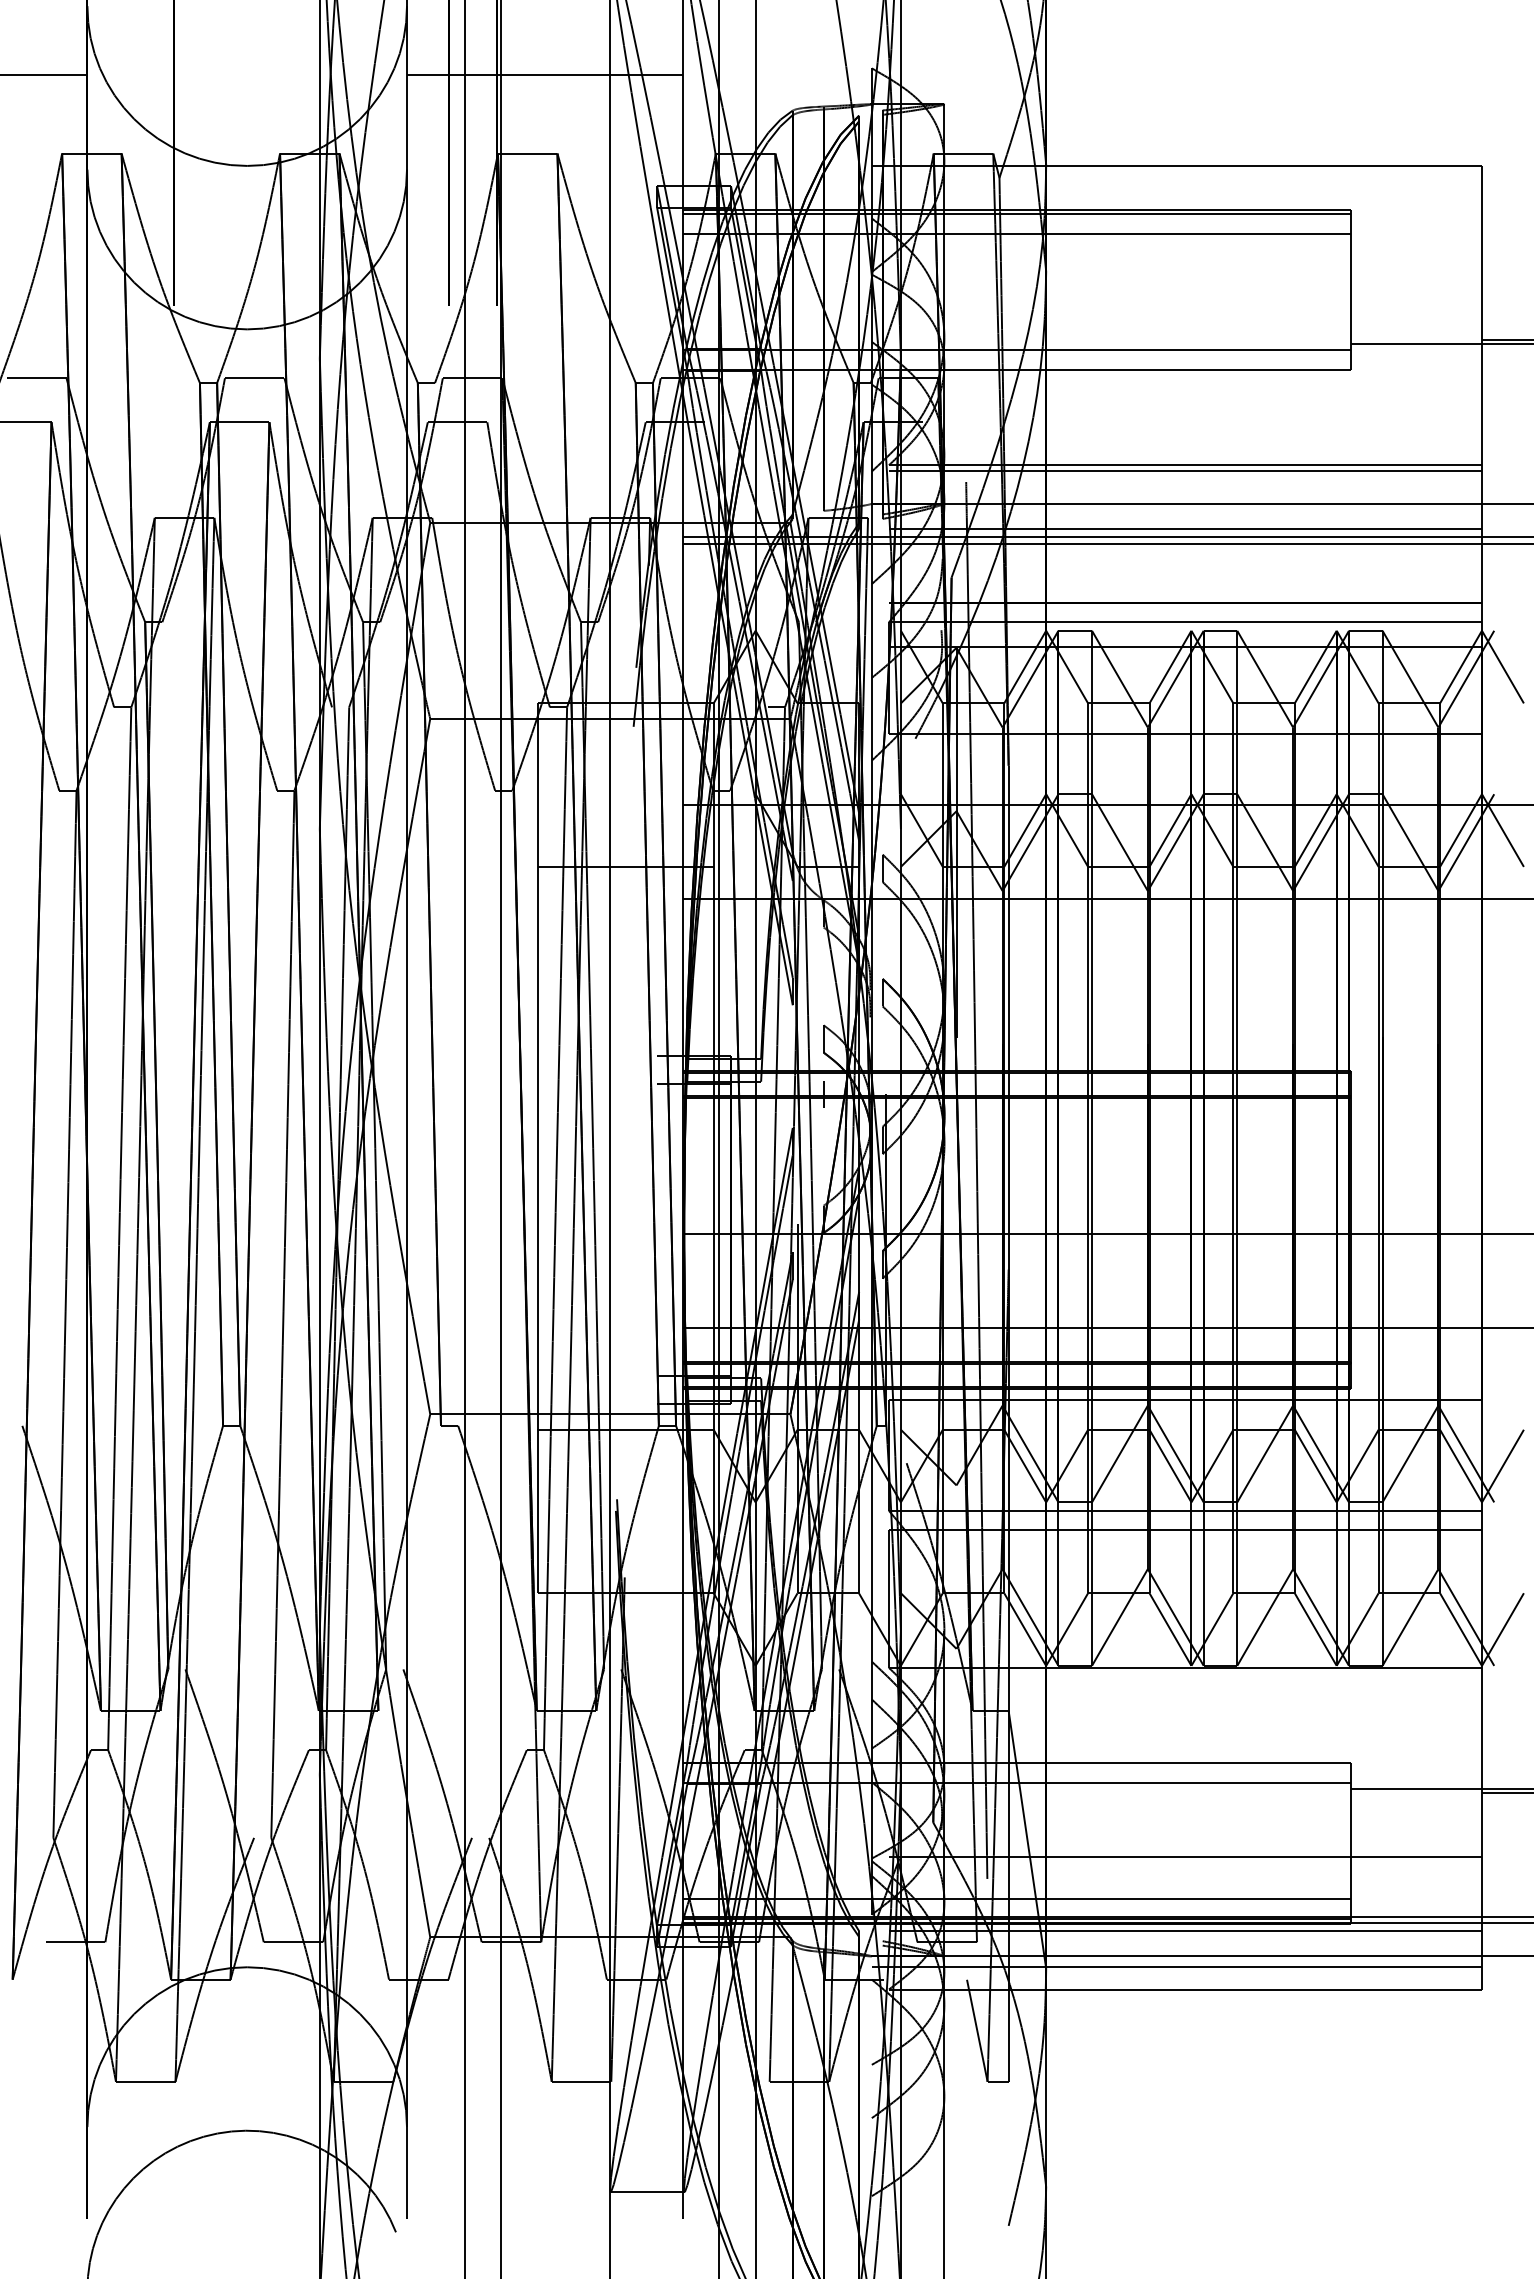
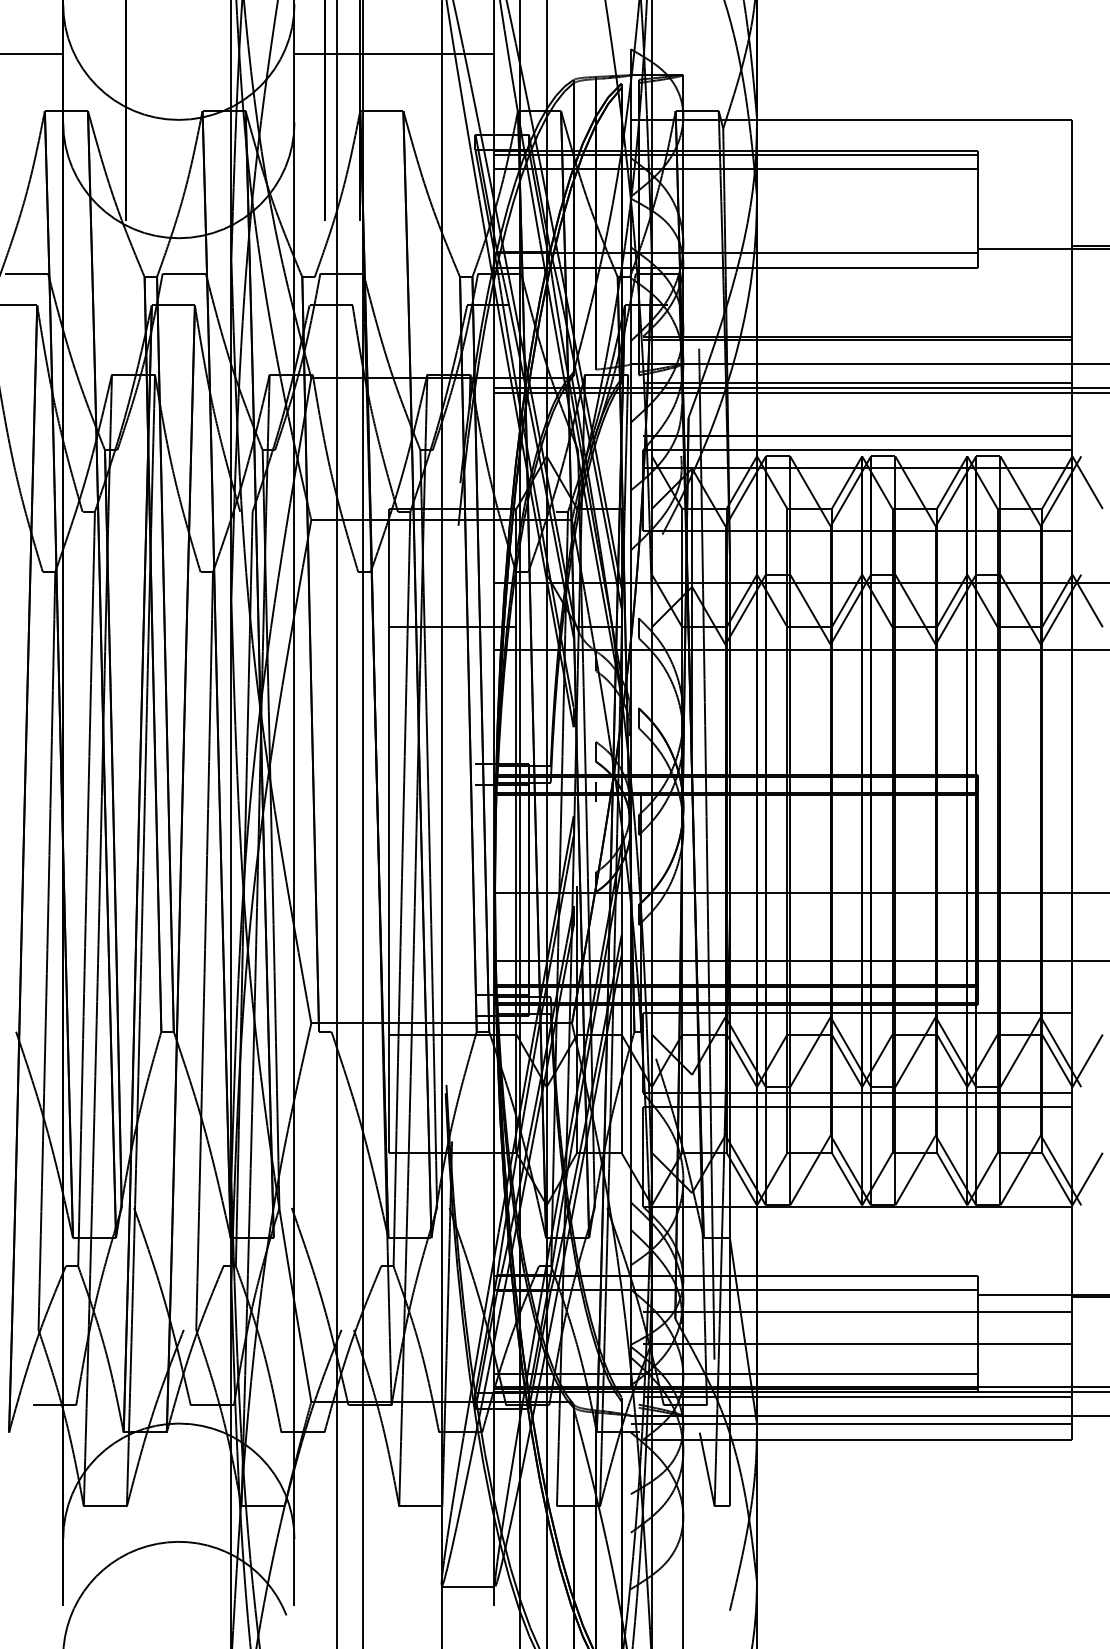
line: (1184, 1812) -> (857, 1311), added

